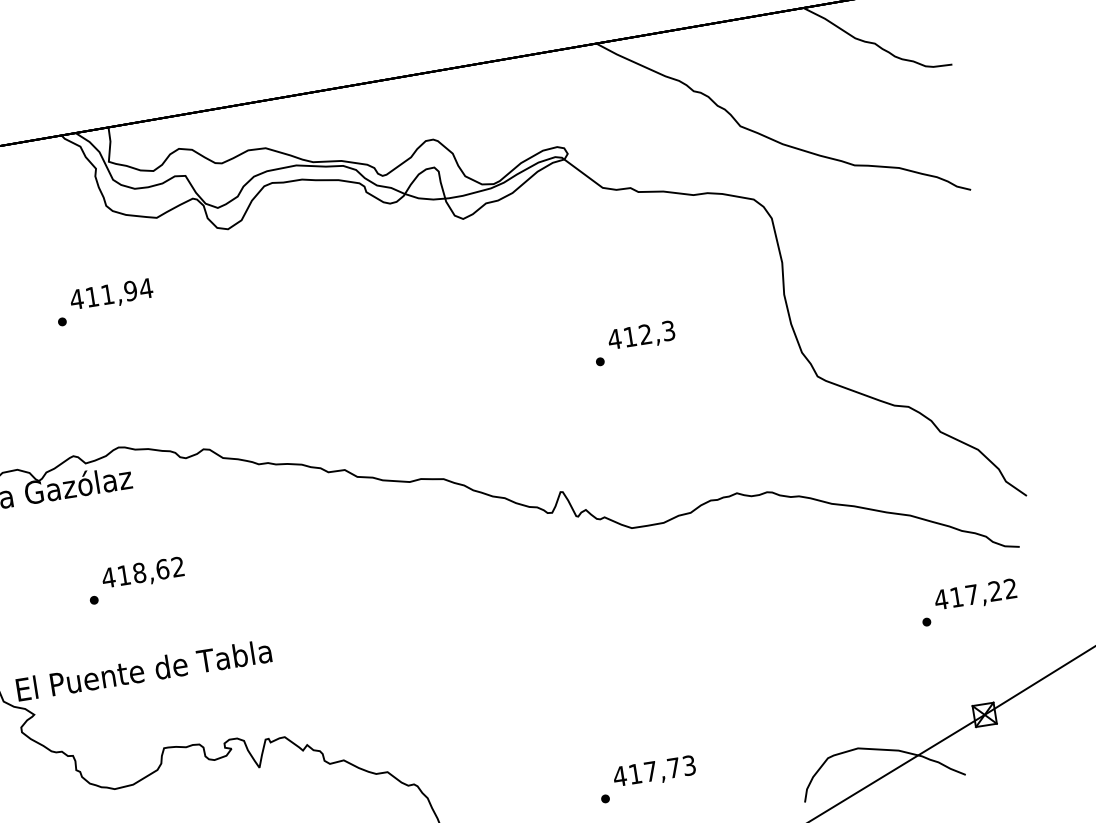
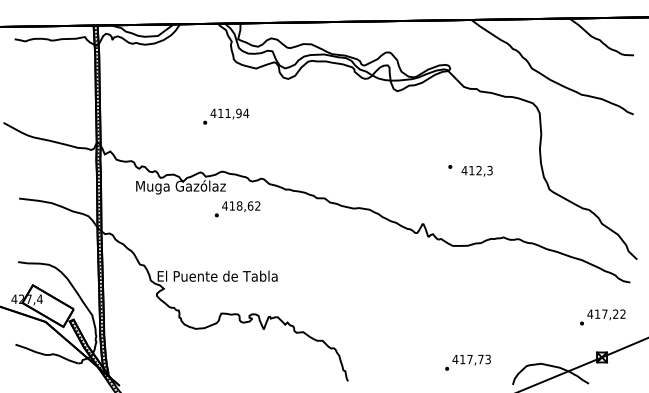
text: (105, 301) -> (226, 116), moved
text: (639, 335) -> (476, 170), moved
text: (136, 581) -> (237, 209), moved
text: (968, 602) -> (602, 317), moved
text: (646, 778) -> (467, 362), moved

